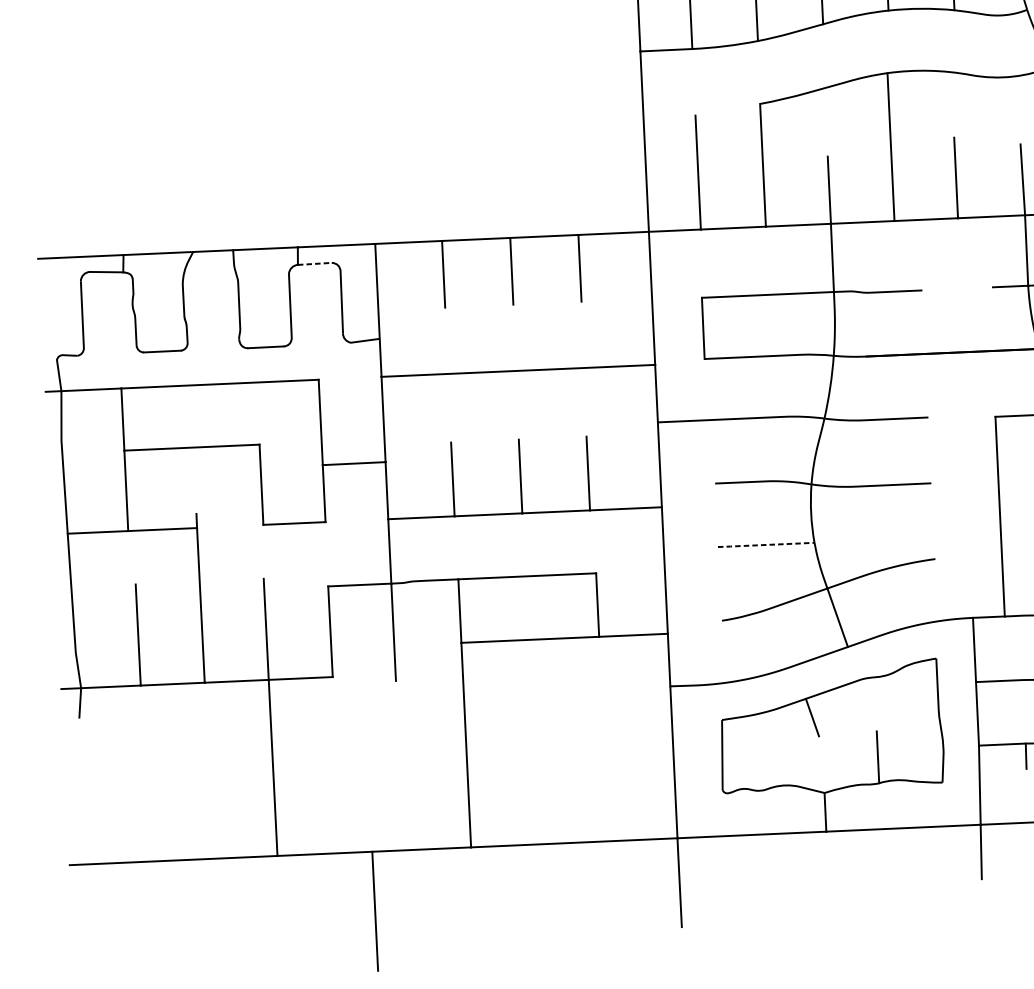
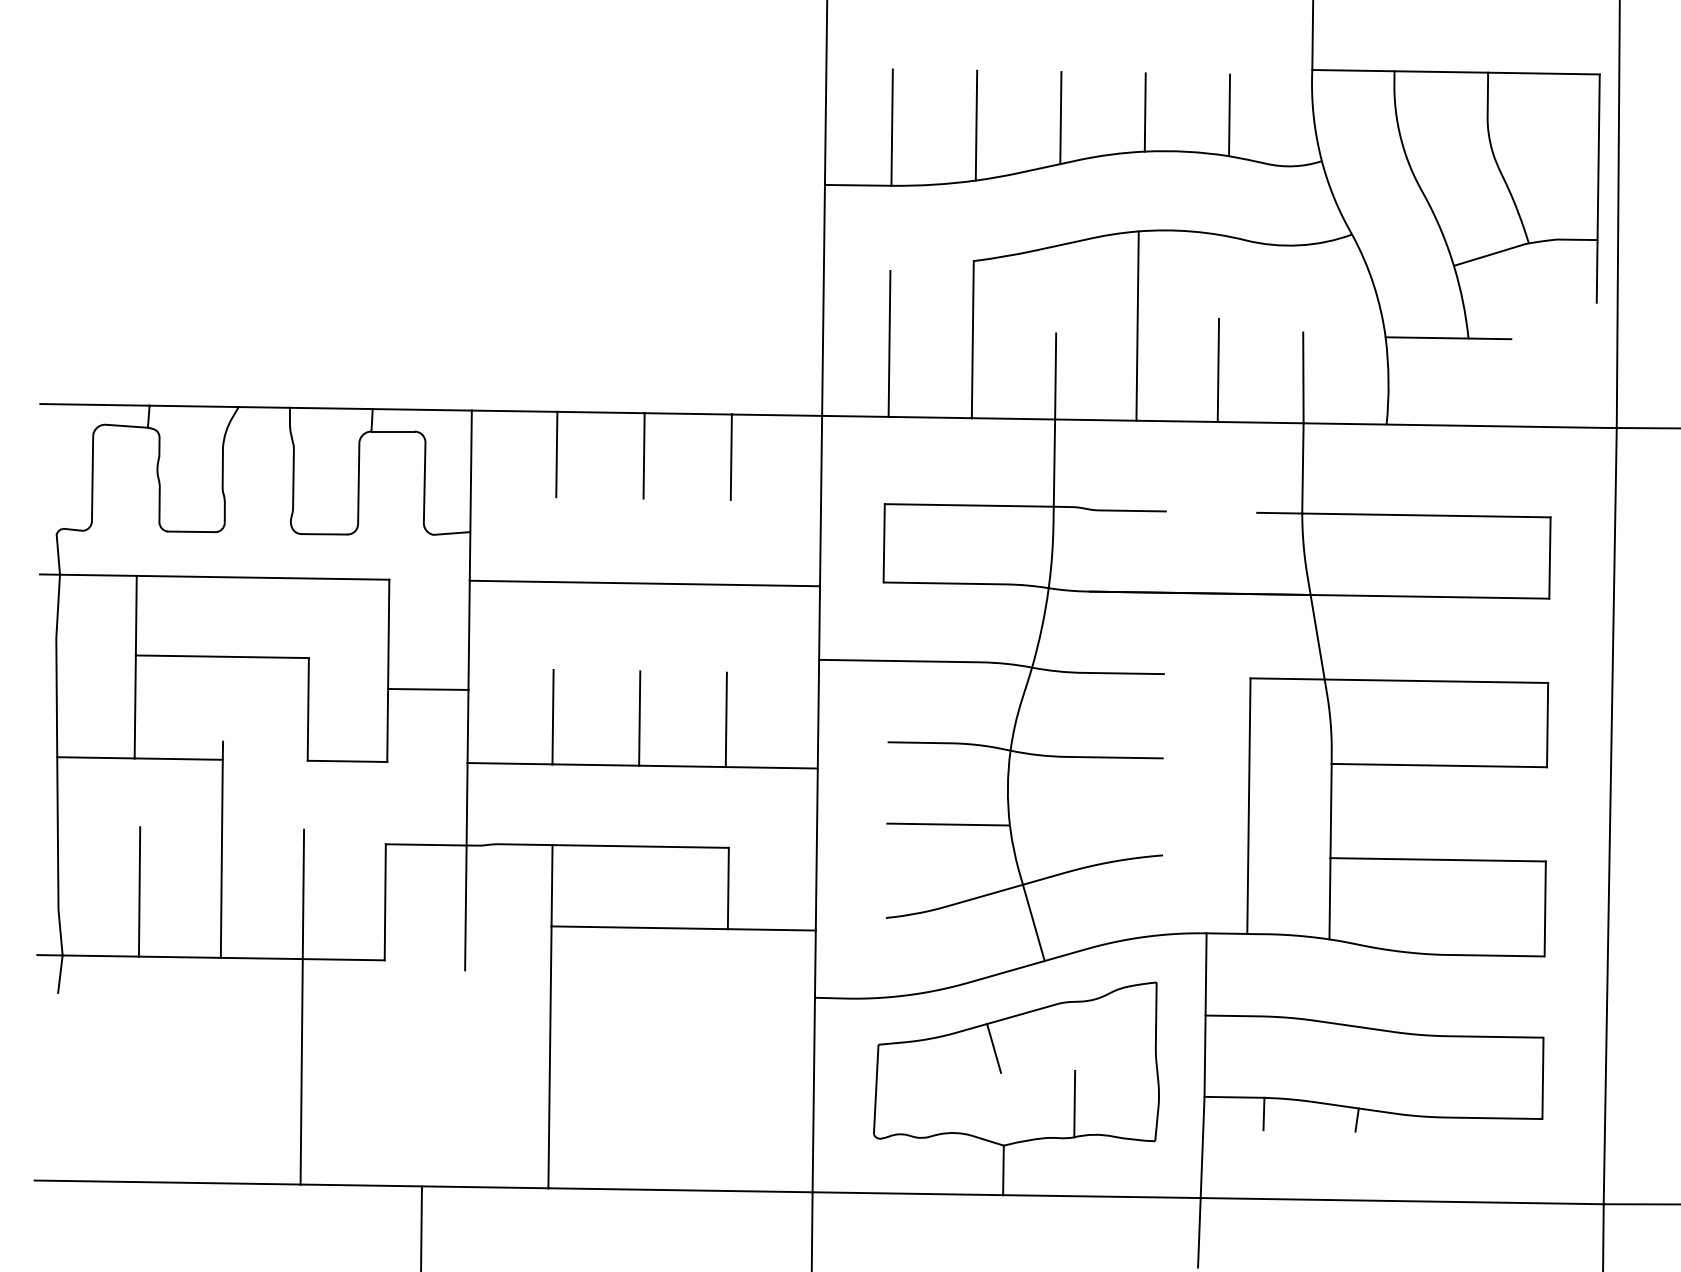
line: (315, 263) -> (393, 431), dashed -> solid
line: (765, 544) -> (947, 824), dashed -> solid

